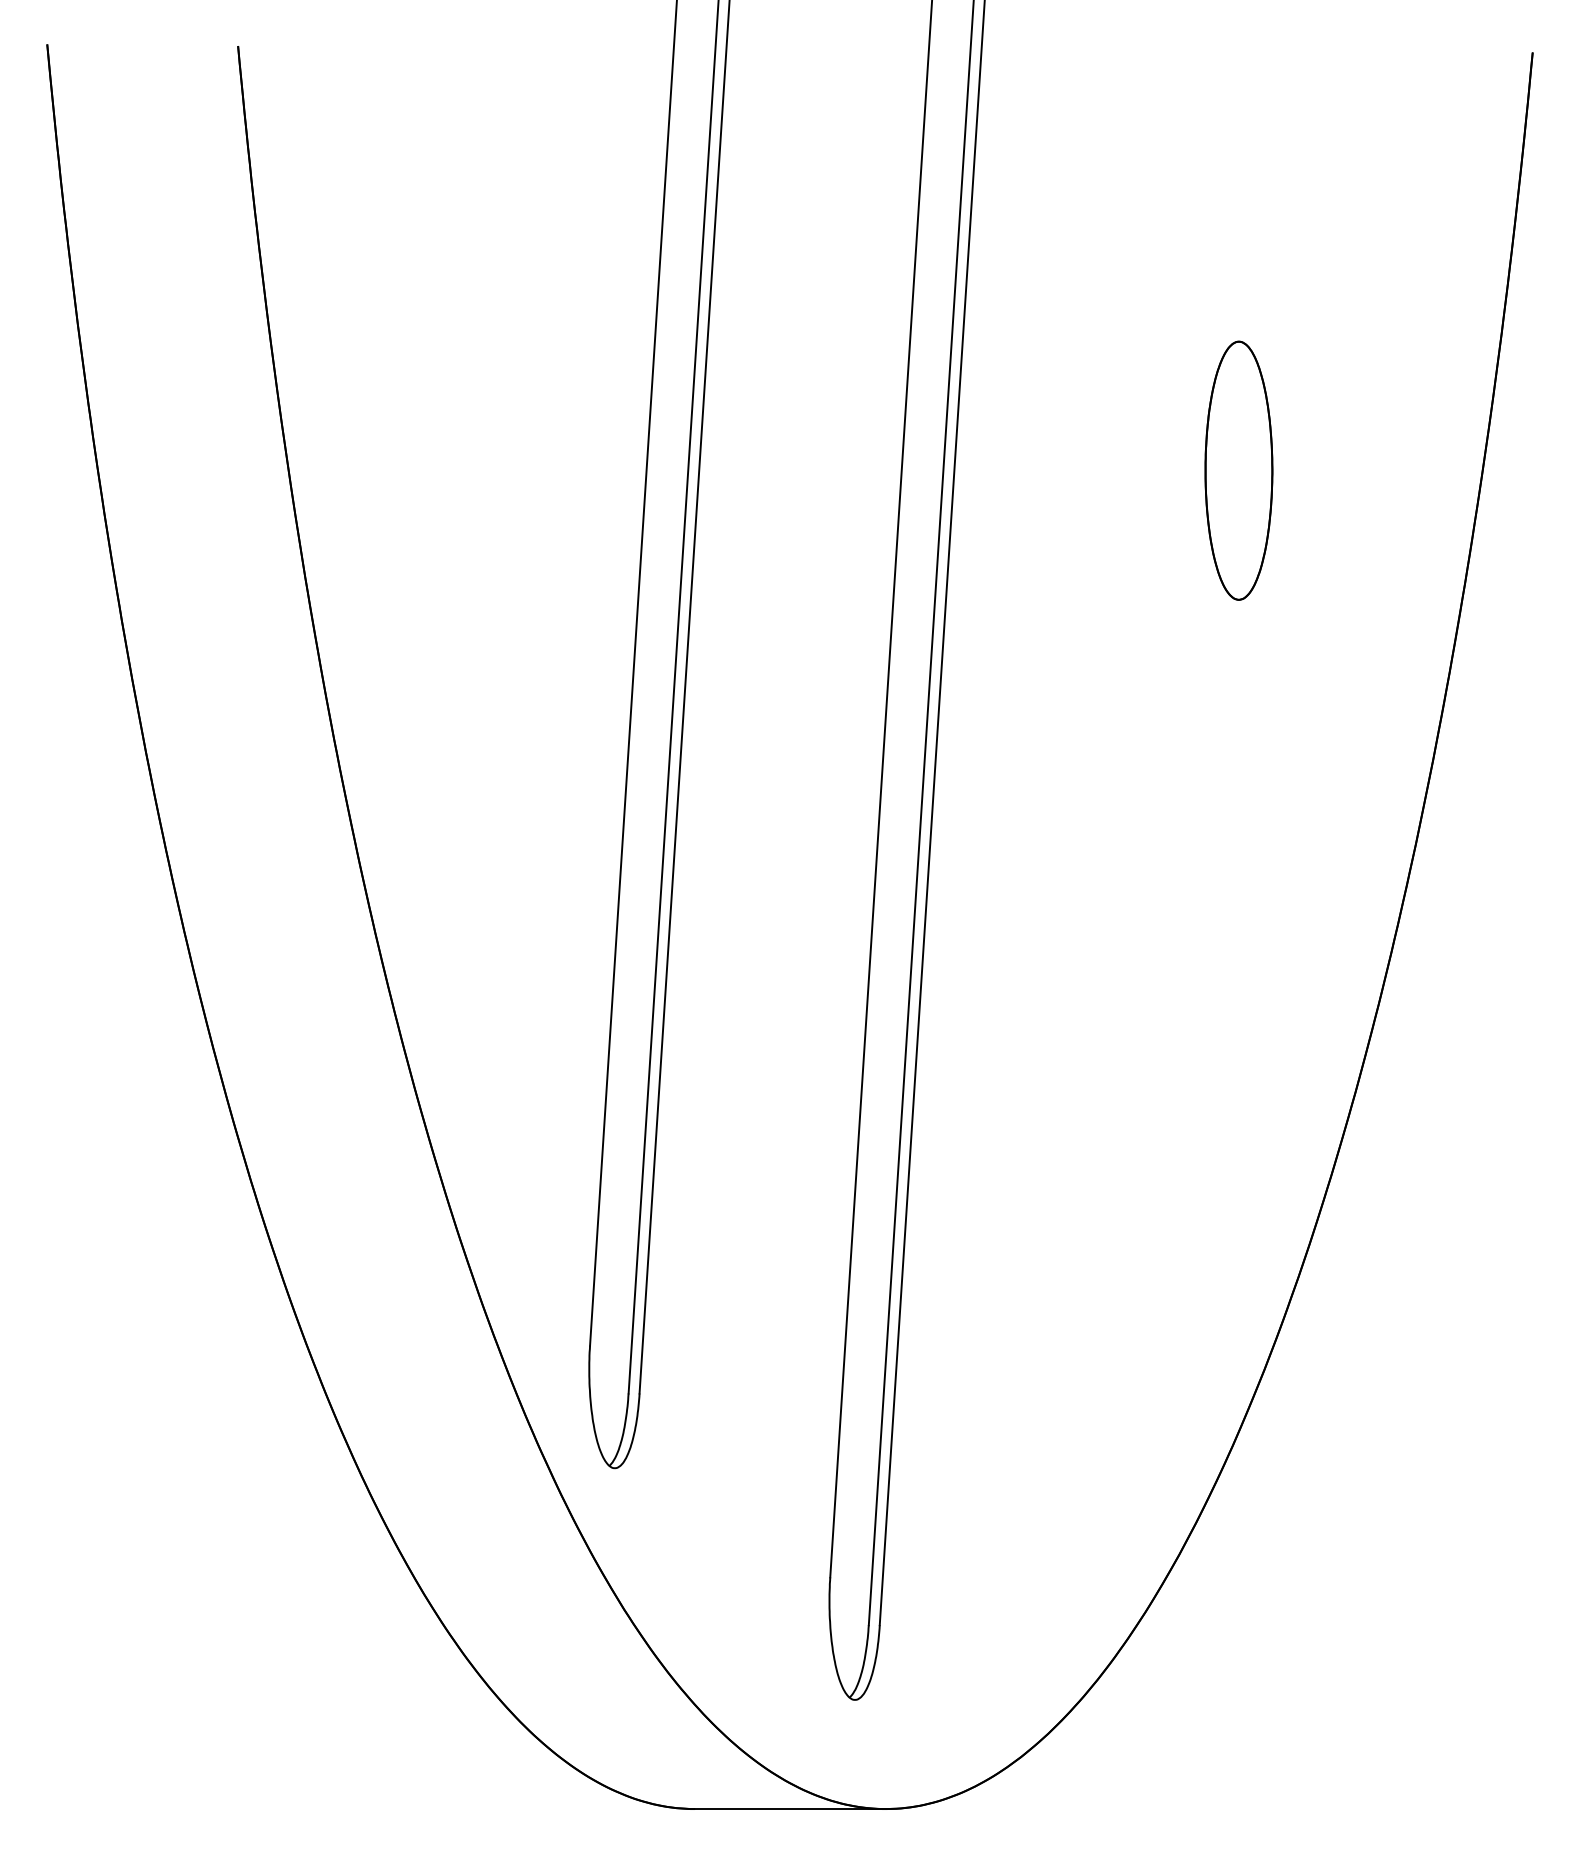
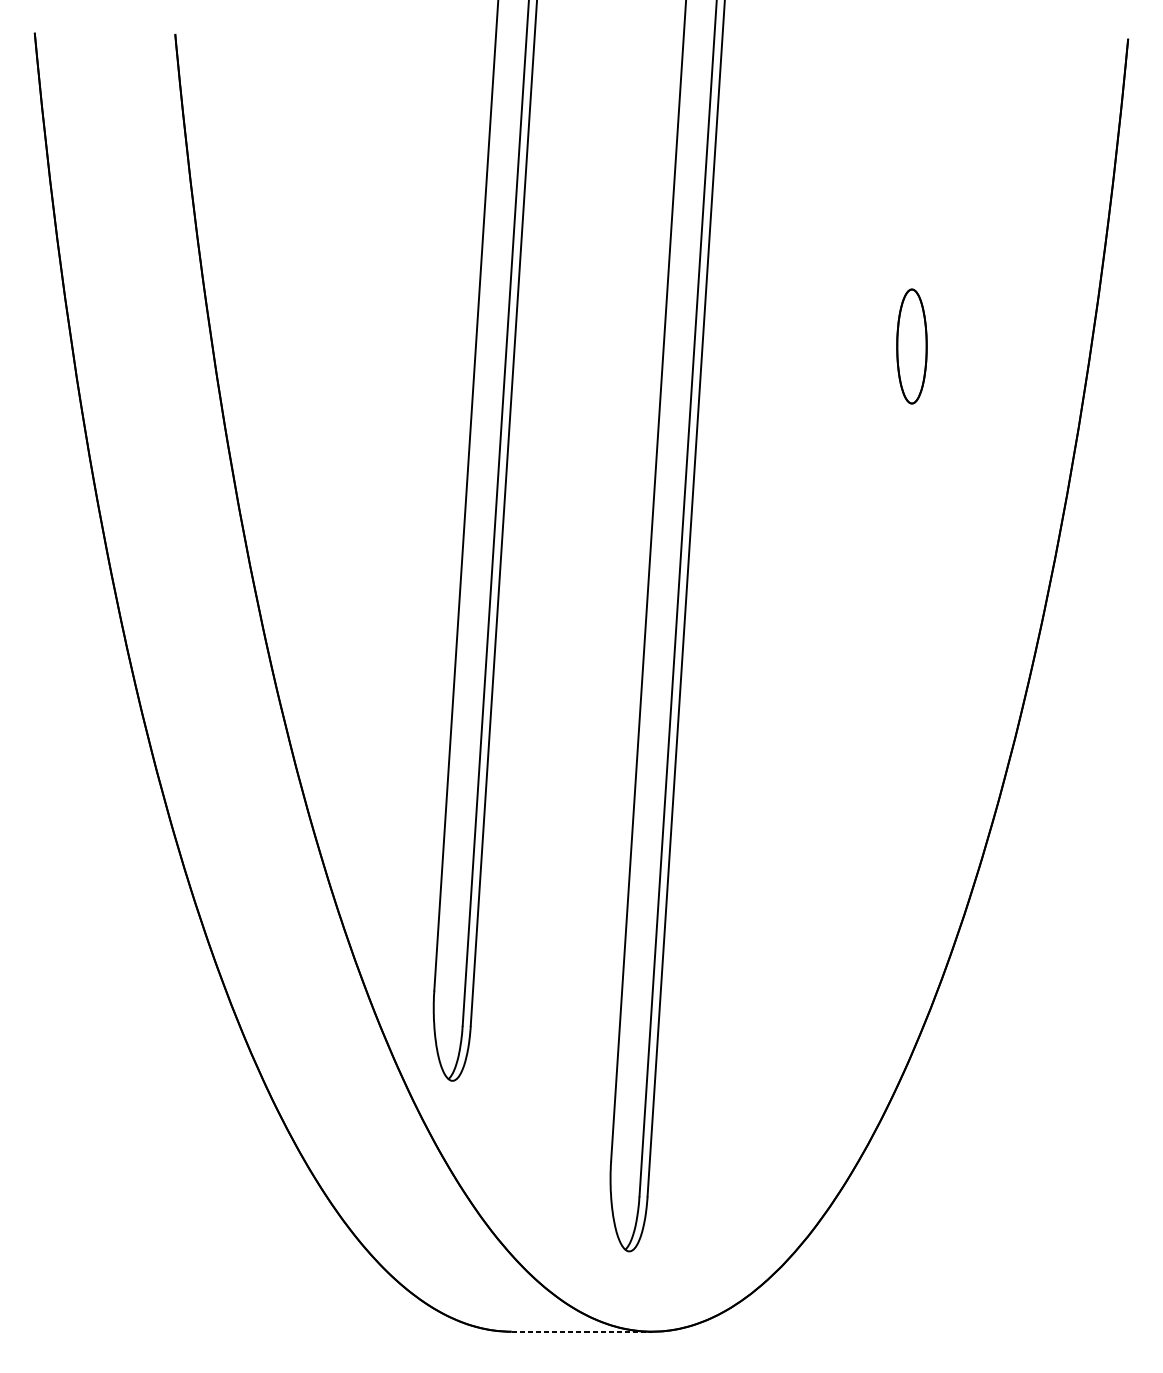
part: (1238, 470) -> (911, 346), size x0.6
line: (790, 1809) -> (581, 1332), solid -> dashed

